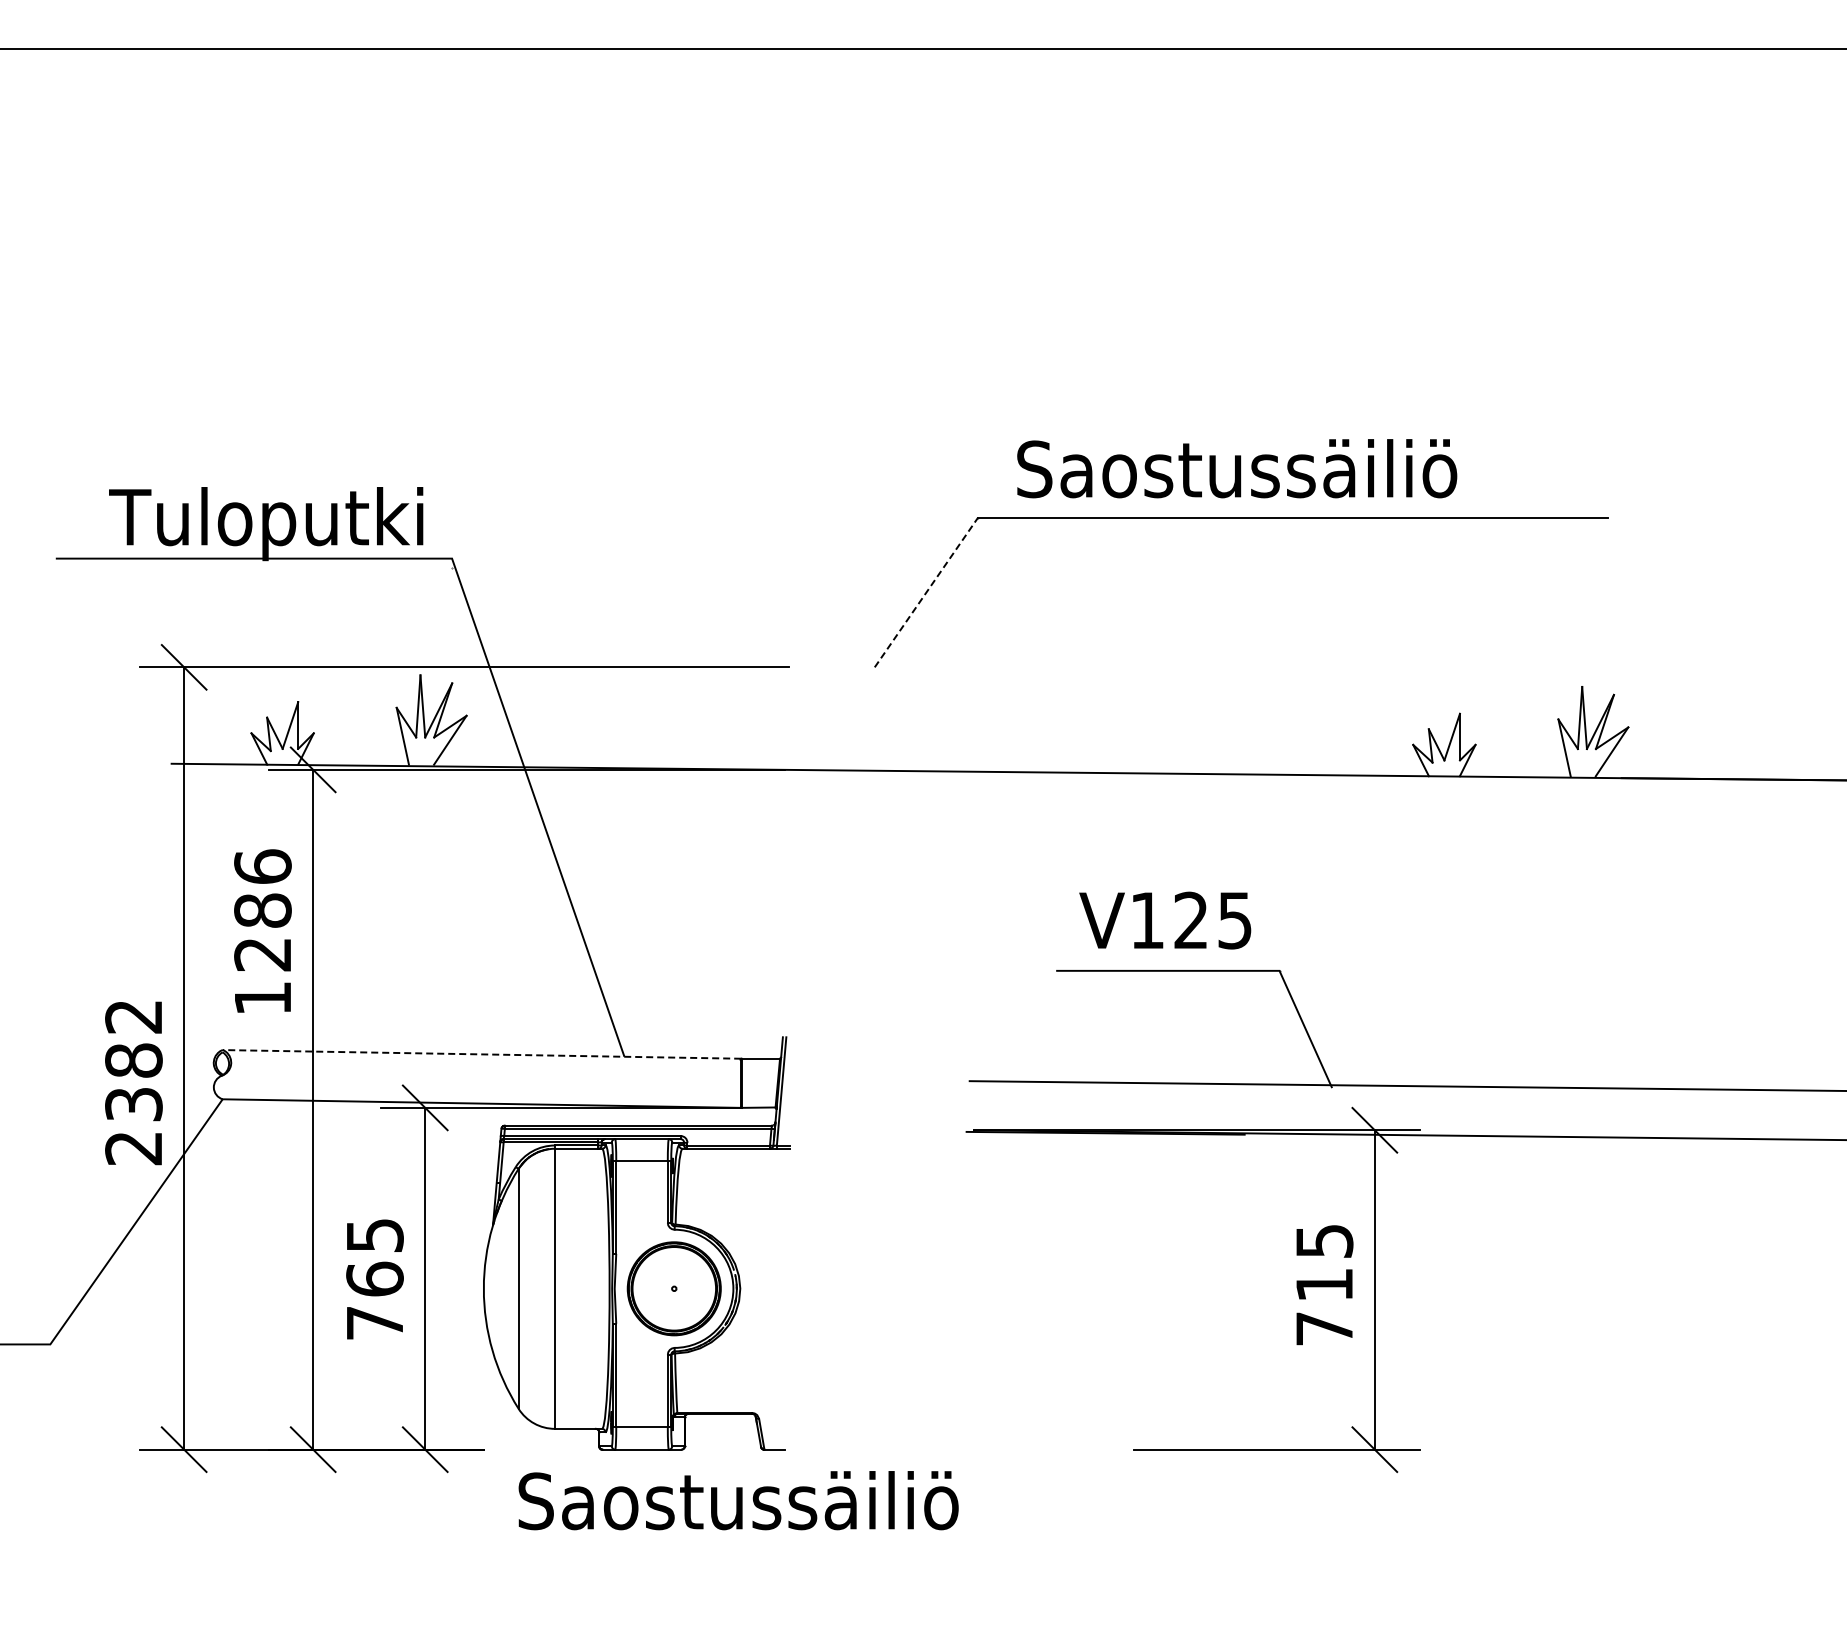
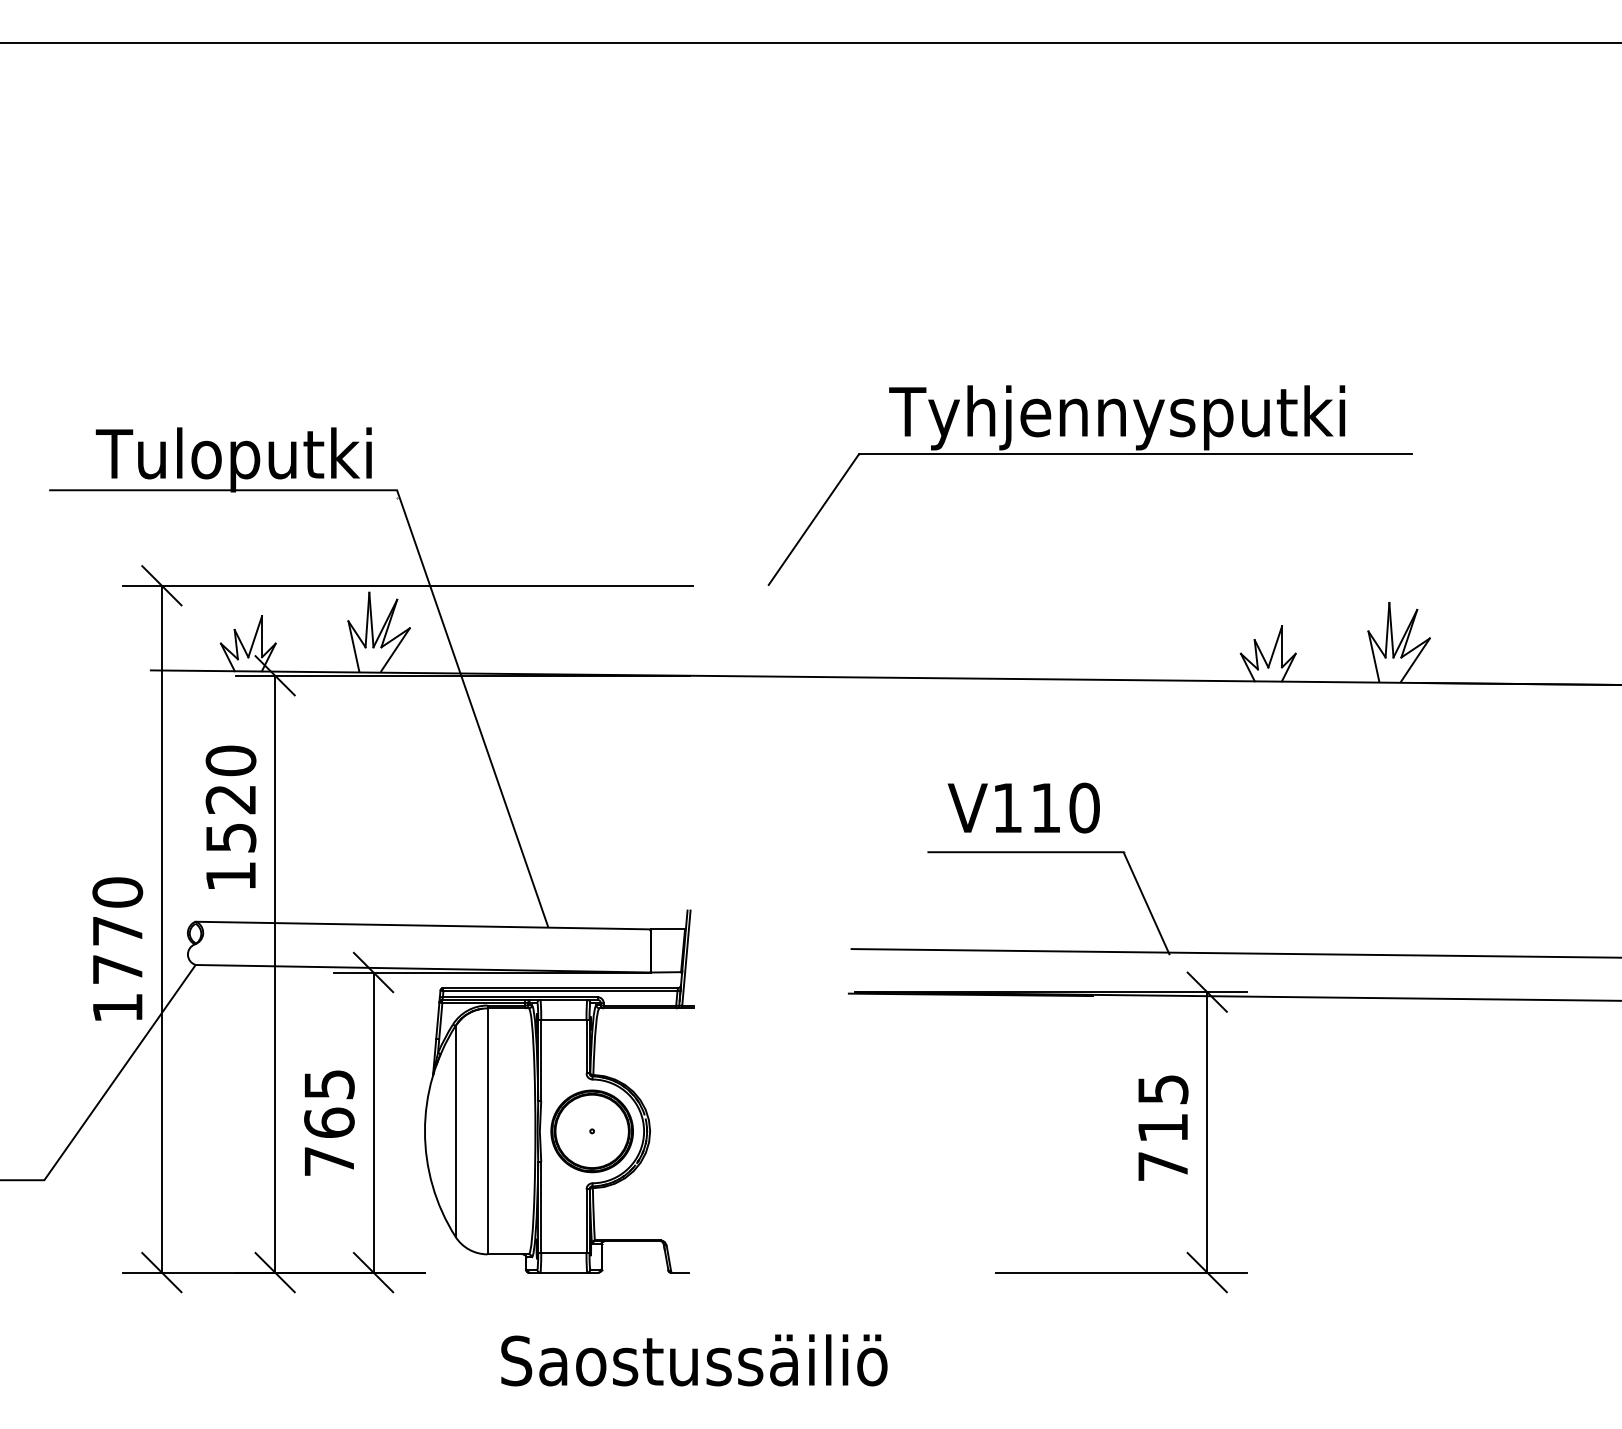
text: (1271, 476) -> (1116, 418), Saostussäiliö -> Tyhjennysputki
line: (926, 592) -> (813, 520), dashed -> solid
text: (262, 910) -> (230, 799), 1286 -> 1520
text: (1213, 920) -> (1065, 808), V125 -> V110
line: (481, 1054) -> (422, 925), dashed -> solid
text: (133, 1082) -> (117, 950), 2382 -> 1770
text: (738, 1500) -> (694, 1360), moved

